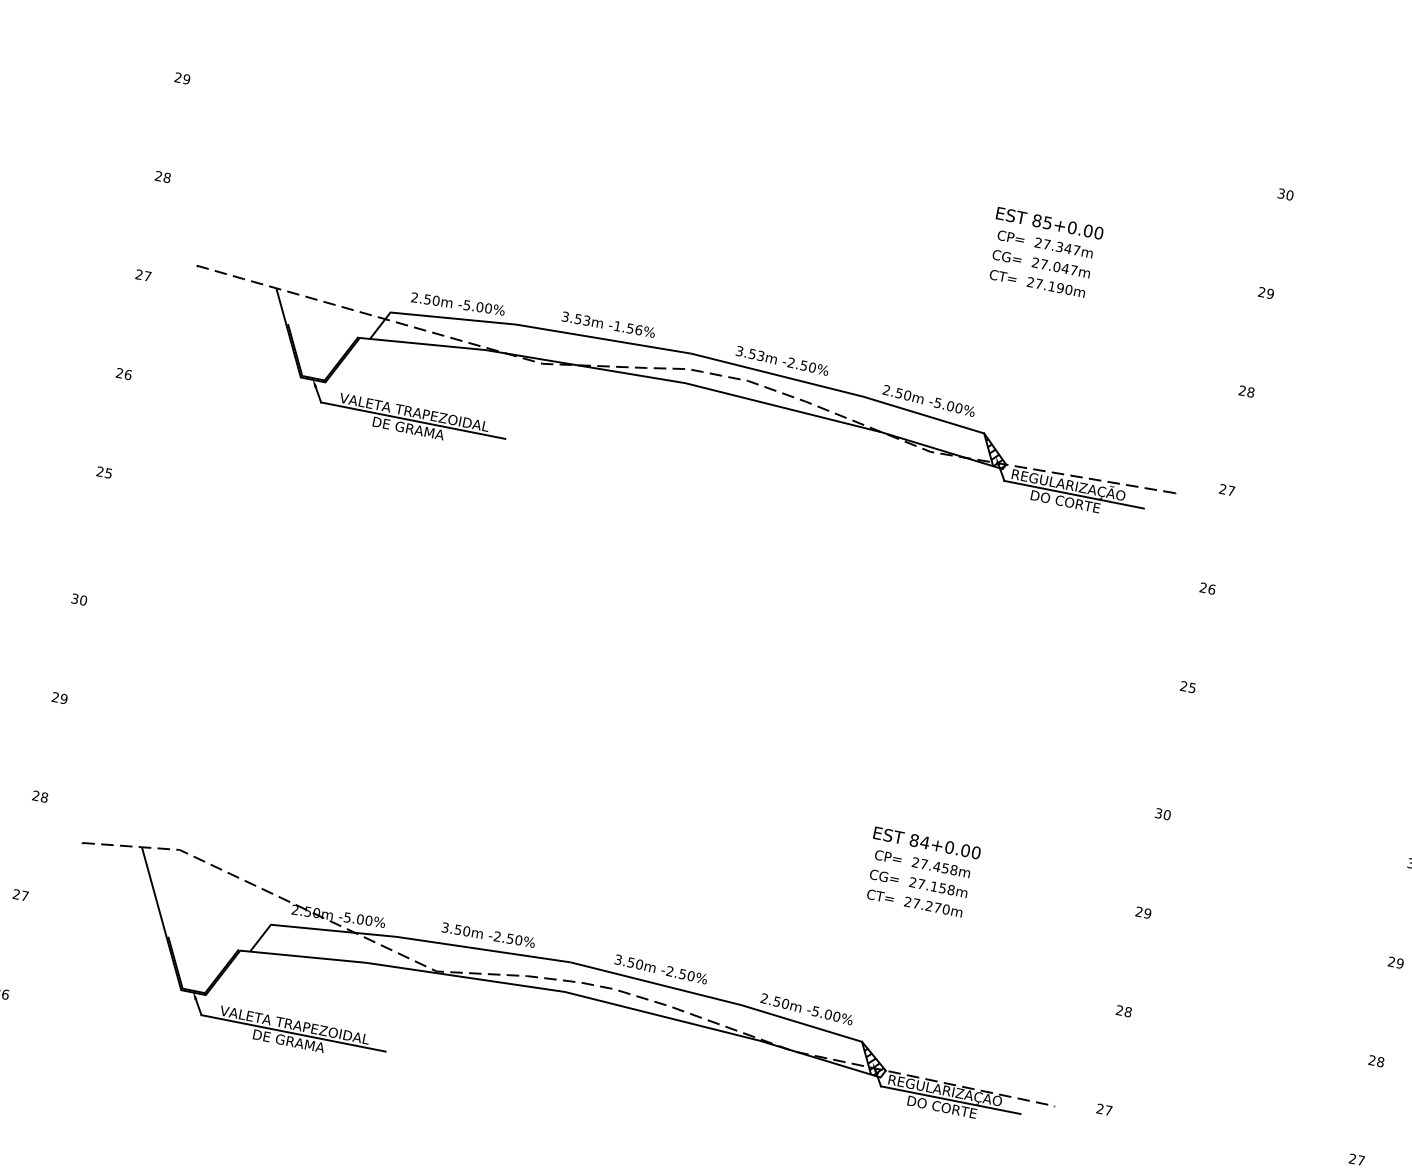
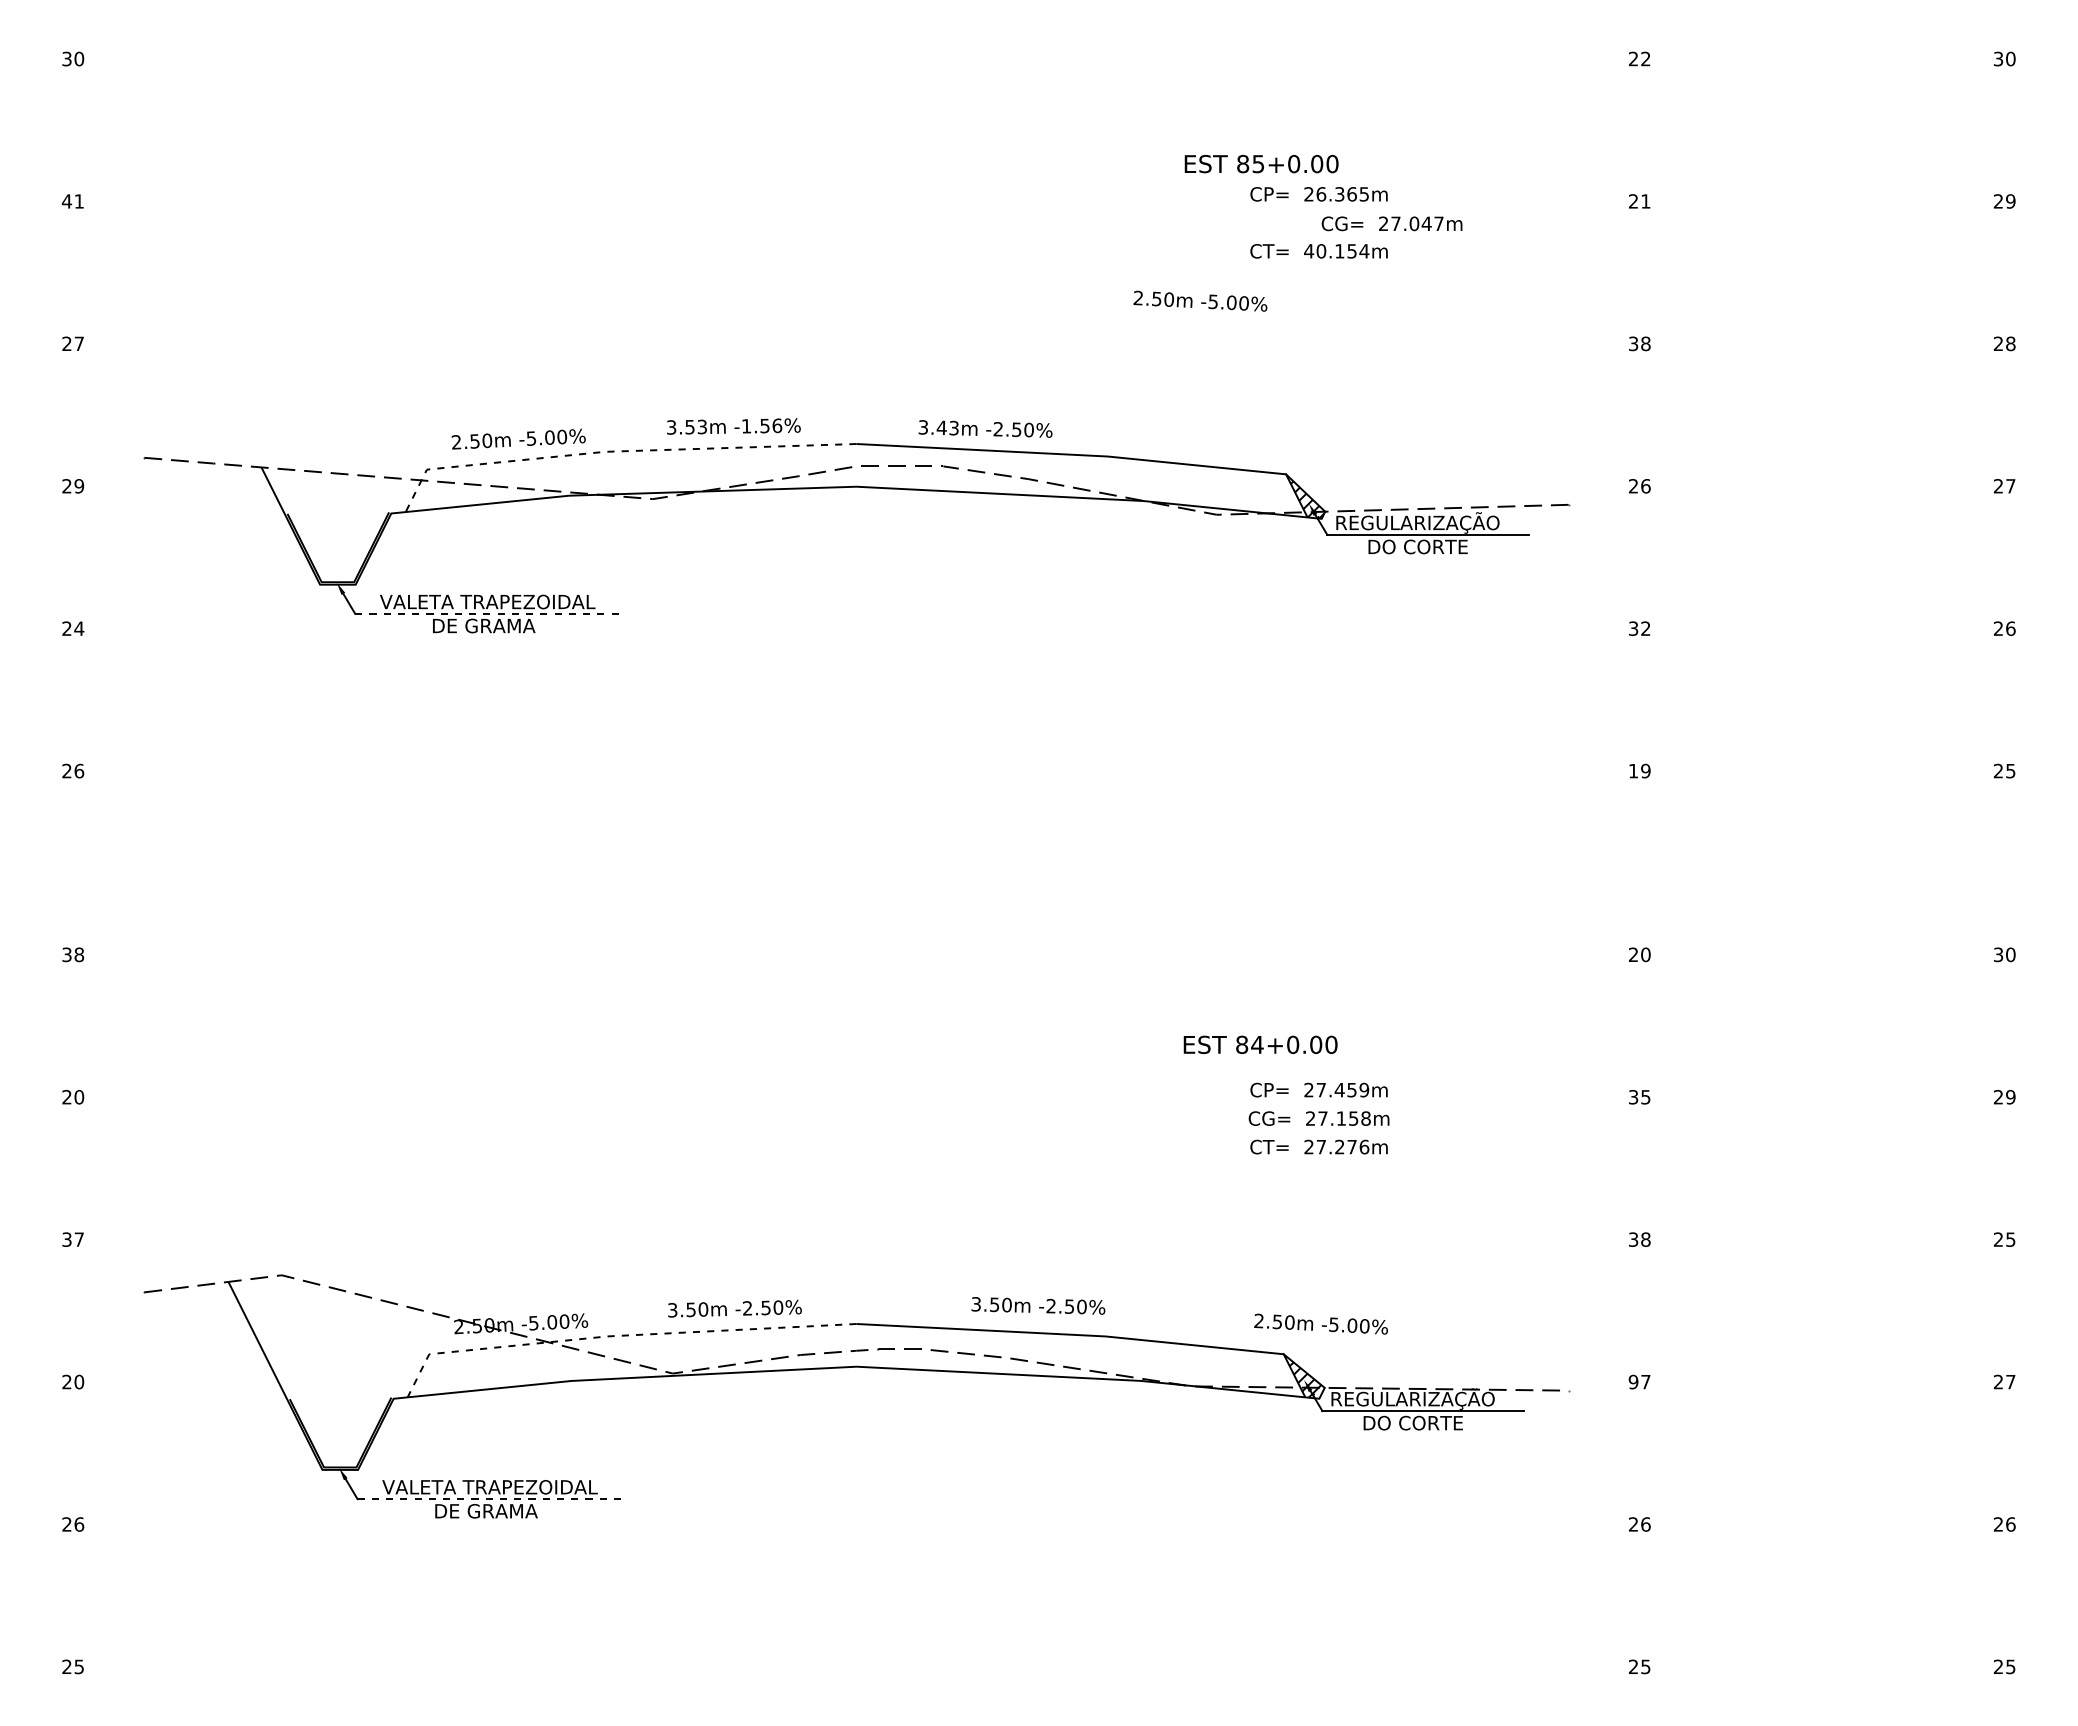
text: (182, 78) -> (72, 201), 29 -> 41
text: (167, 177) -> (79, 343), 28 -> 27
text: (1285, 194) -> (1639, 58), 30 -> 22
text: (1049, 223) -> (1261, 164), moved
text: (1061, 247) -> (1342, 194), 27.347m -> 26.365m
text: (1041, 263) -> (1391, 223), moved
text: (147, 276) -> (79, 486), 27 -> 29
text: (1049, 286) -> (1336, 251), 27.190m -> 40.154m
text: (1270, 293) -> (1645, 201), 29 -> 21
line: (523, 325) -> (615, 451), solid -> dashed
text: (752, 353) -> (941, 427), 3.53m -> 3.43m
text: (128, 374) -> (79, 628), 26 -> 24
text: (1242, 391) -> (1633, 344), 28 -> 38
text: (929, 400) -> (1200, 300), moved
line: (413, 420) -> (488, 613), solid -> dashed
text: (108, 473) -> (79, 770), 25 -> 26
text: (1231, 491) -> (1645, 486), 27 -> 26
text: (1207, 588) -> (1639, 628), 26 -> 32
text: (83, 600) -> (79, 954), 30 -> 38
text: (1188, 686) -> (1639, 770), 25 -> 19
text: (63, 699) -> (78, 1097), 29 -> 20
text: (40, 796) -> (73, 1239), 28 -> 37
text: (1158, 813) -> (1633, 955), 30 -> 20
text: (927, 842) -> (1260, 1044), moved
text: (954, 870) -> (1364, 1090), 27.458m -> 27.459m
text: (25, 895) -> (79, 1381), 27 -> 20
text: (946, 909) -> (1364, 1146), 27.270m -> 27.276m
text: (1143, 912) -> (1639, 1097), 29 -> 35
line: (403, 937) -> (617, 1335), solid -> dashed
text: (661, 969) -> (1038, 1305), moved
text: (806, 1008) -> (1320, 1323), moved
text: (1119, 1010) -> (1633, 1239), 28 -> 38
line: (294, 1033) -> (491, 1499), solid -> dashed
text: (1380, 1061) -> (2010, 1239), 28 -> 25
text: (1100, 1108) -> (1633, 1381), 27 -> 97

